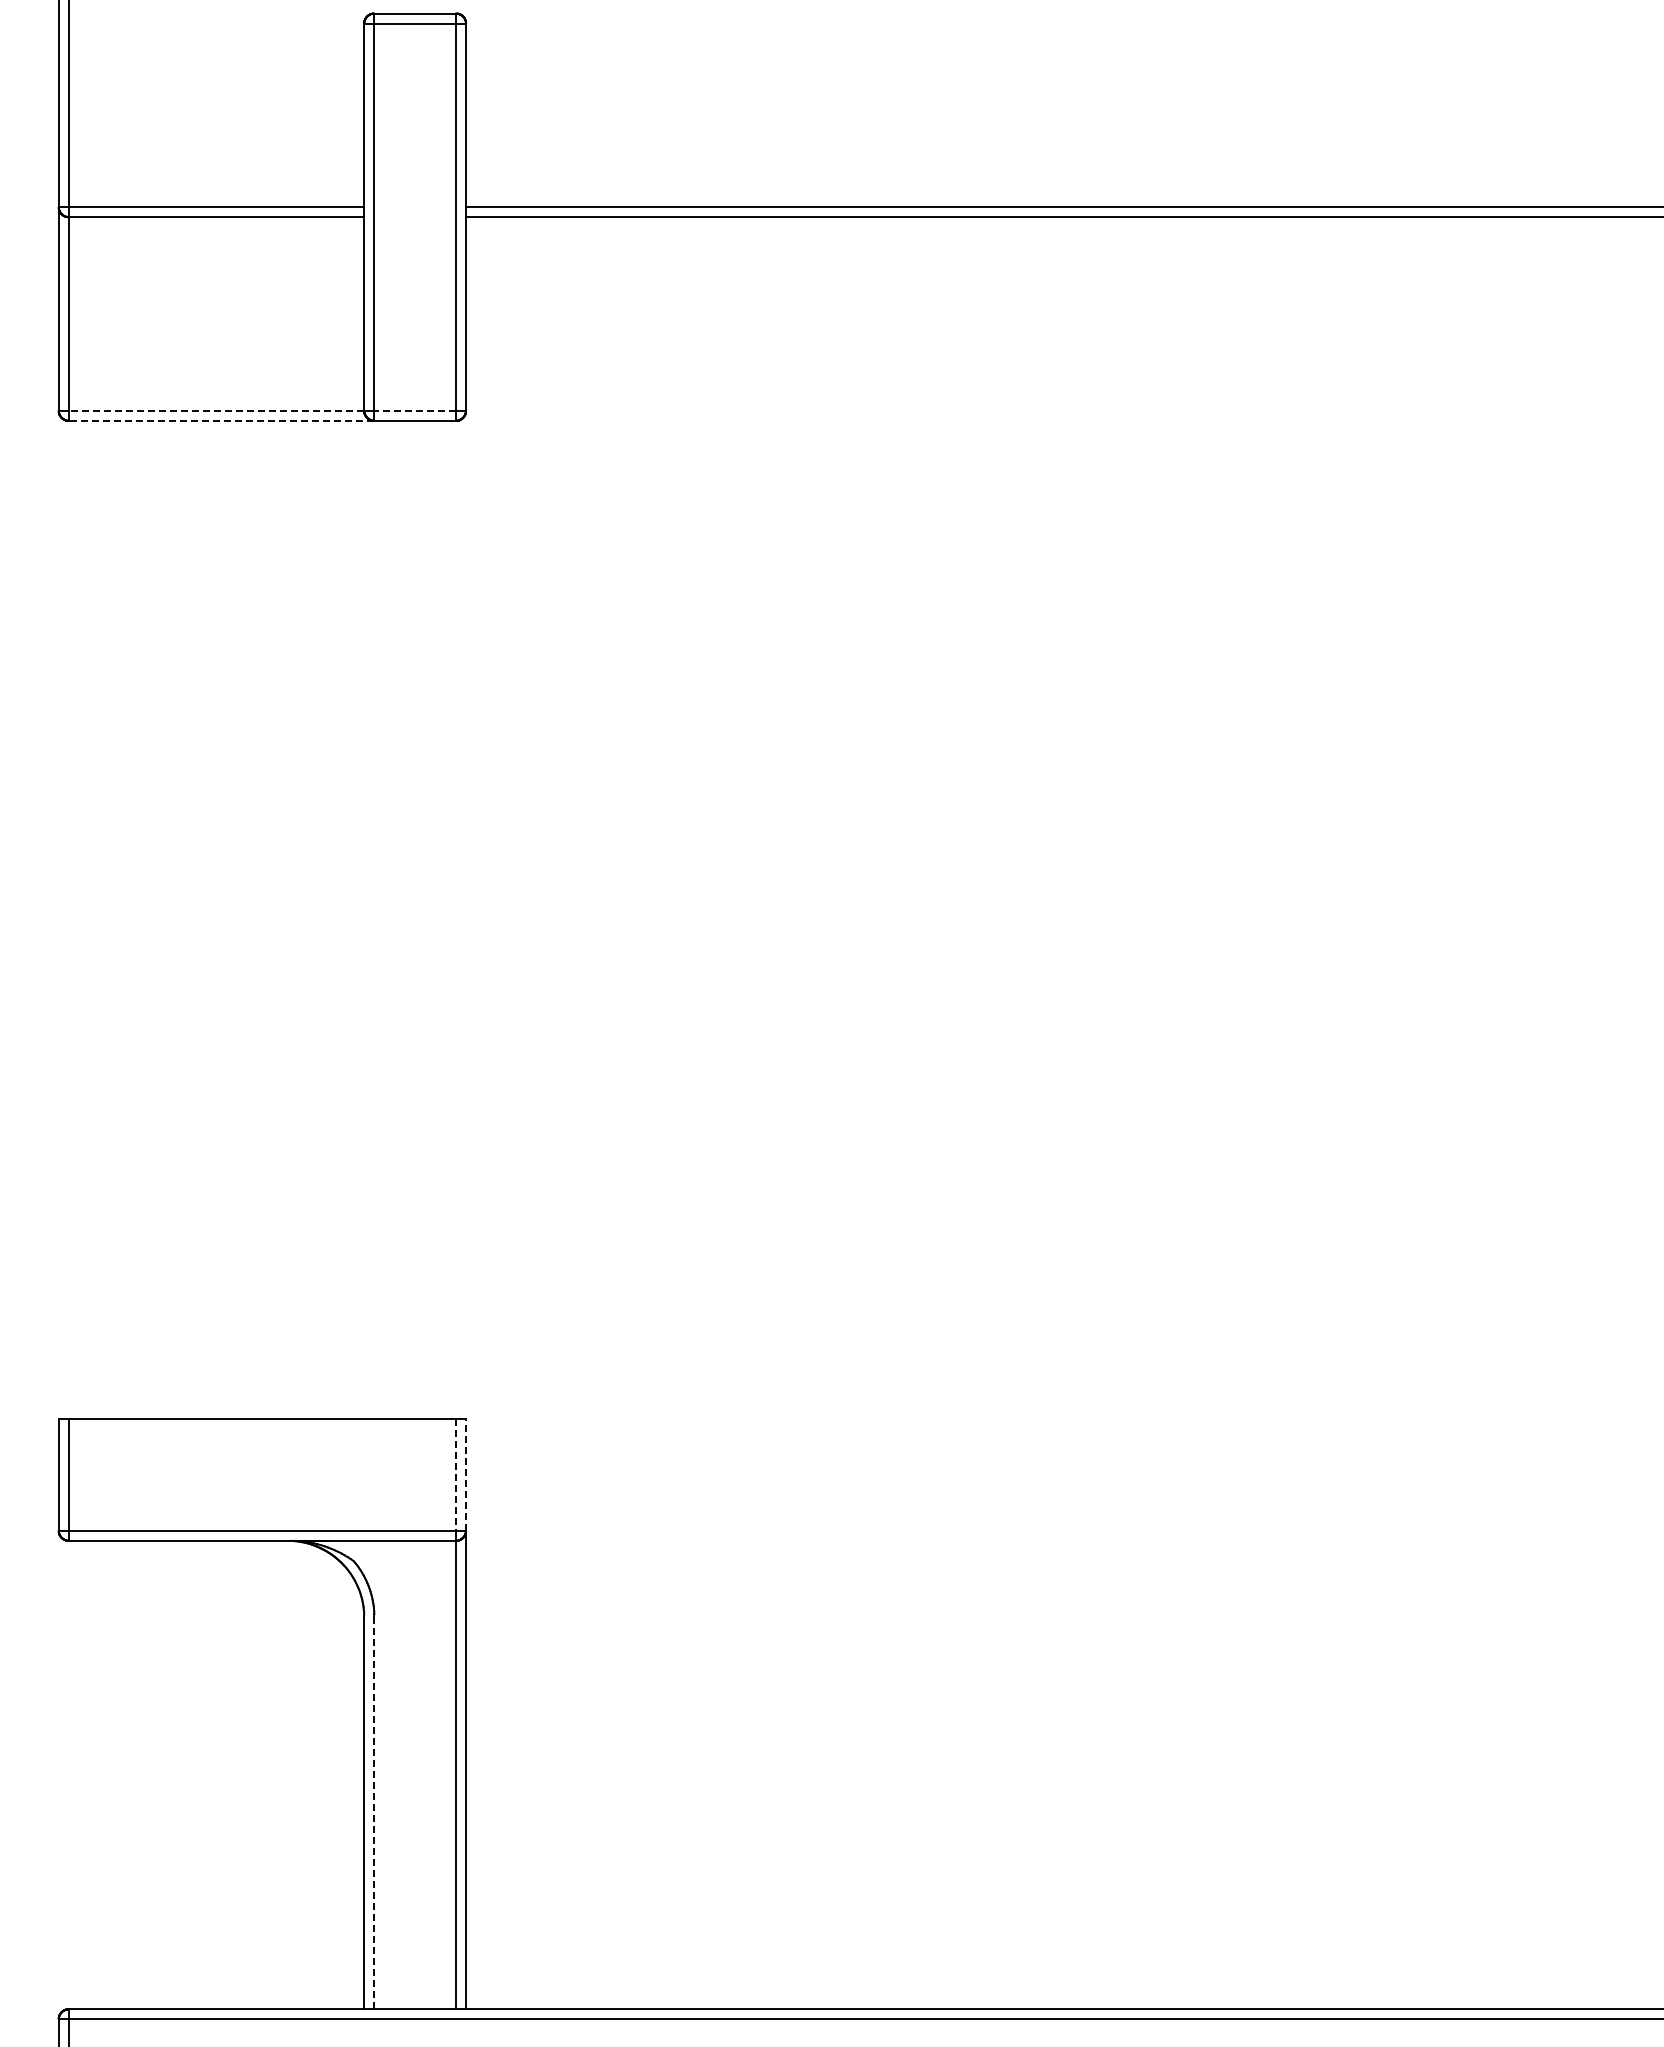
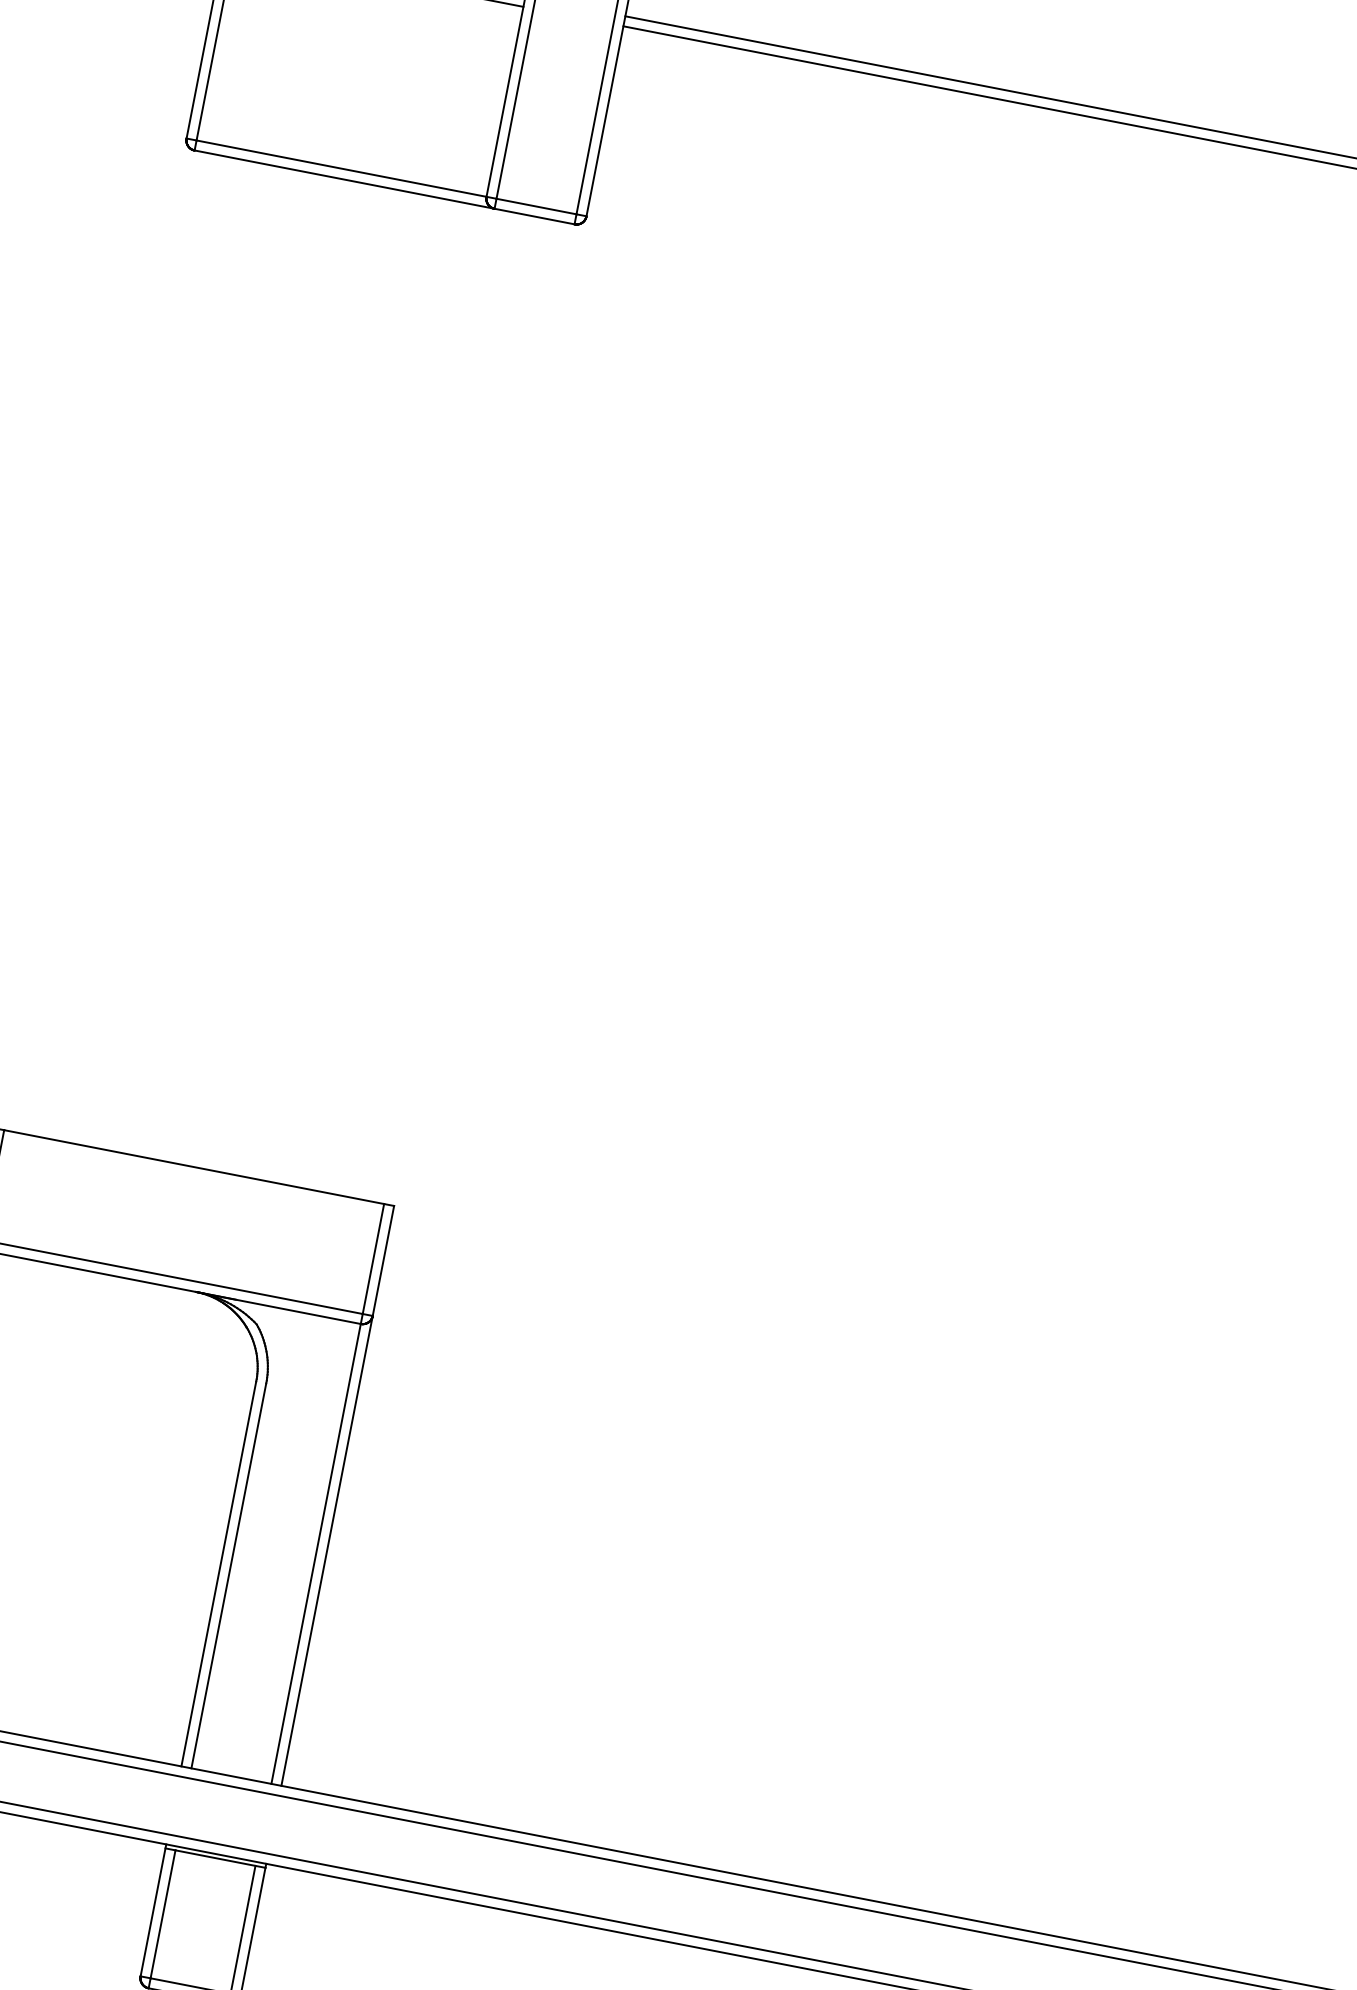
line: (216, 410) -> (341, 168), dashed -> solid
line: (415, 410) -> (536, 206), dashed -> solid
line: (220, 420) -> (343, 179), dashed -> solid
line: (466, 1474) -> (383, 1260), dashed -> solid
line: (455, 1475) -> (372, 1259), dashed -> solid
line: (374, 1813) -> (228, 1576), dashed -> solid

